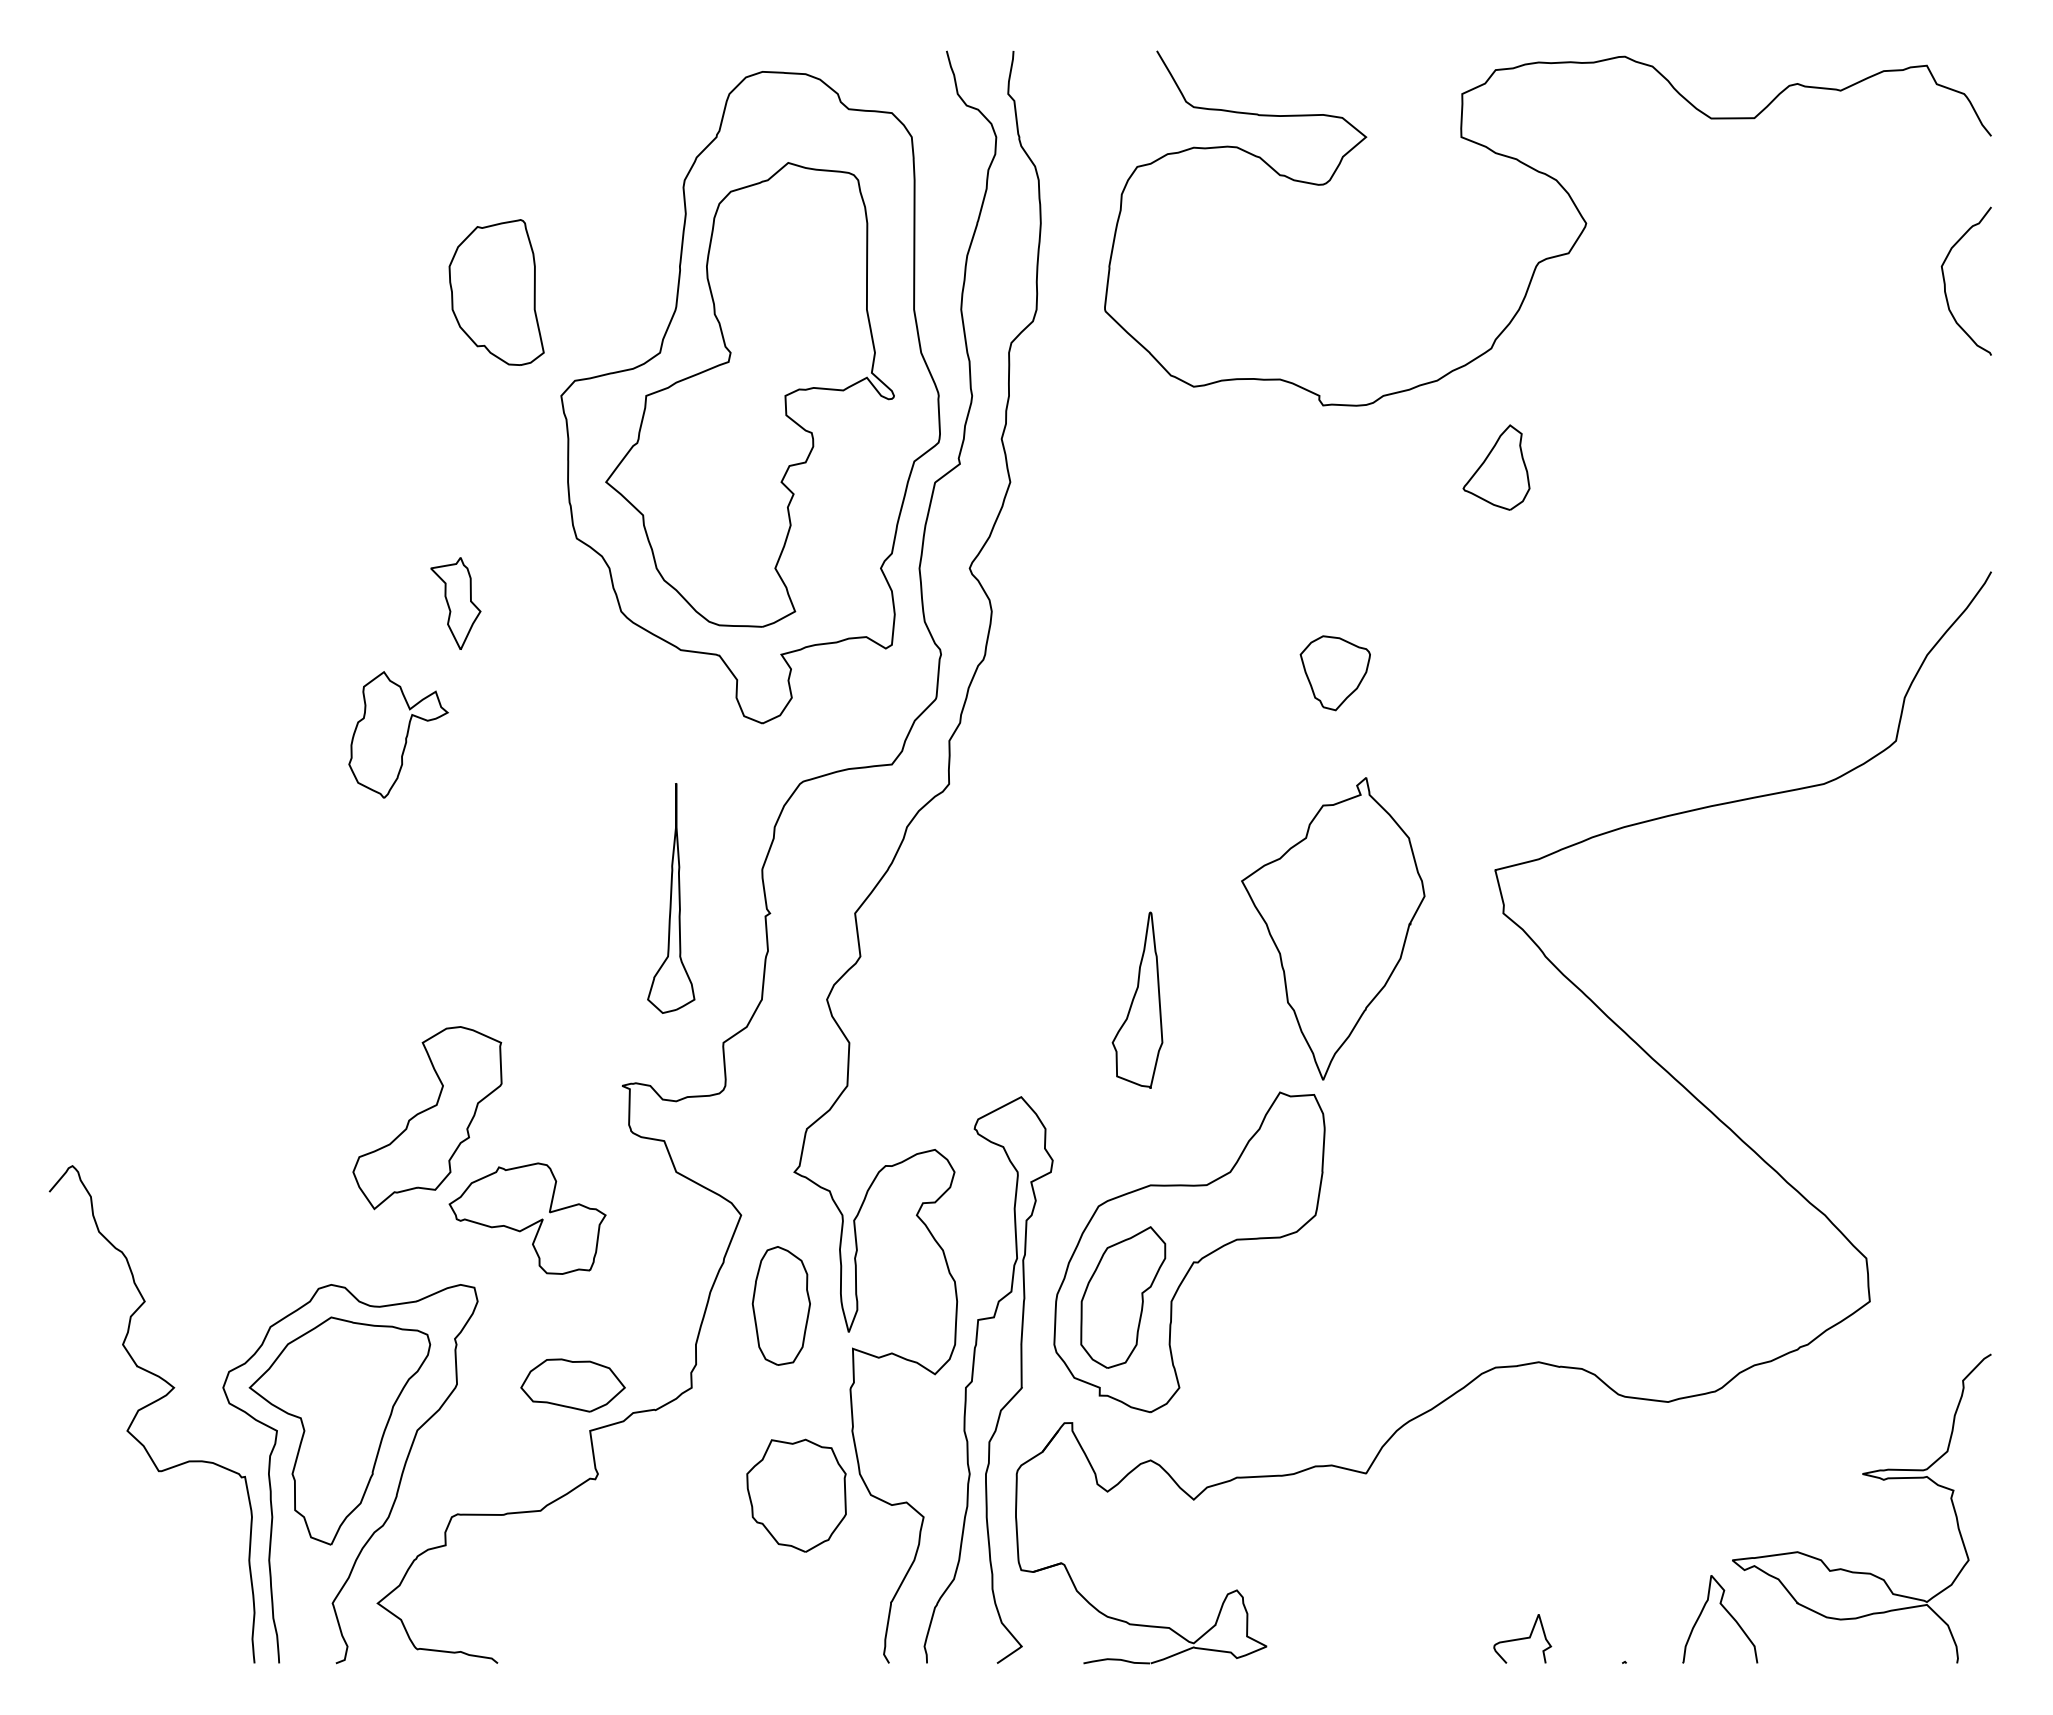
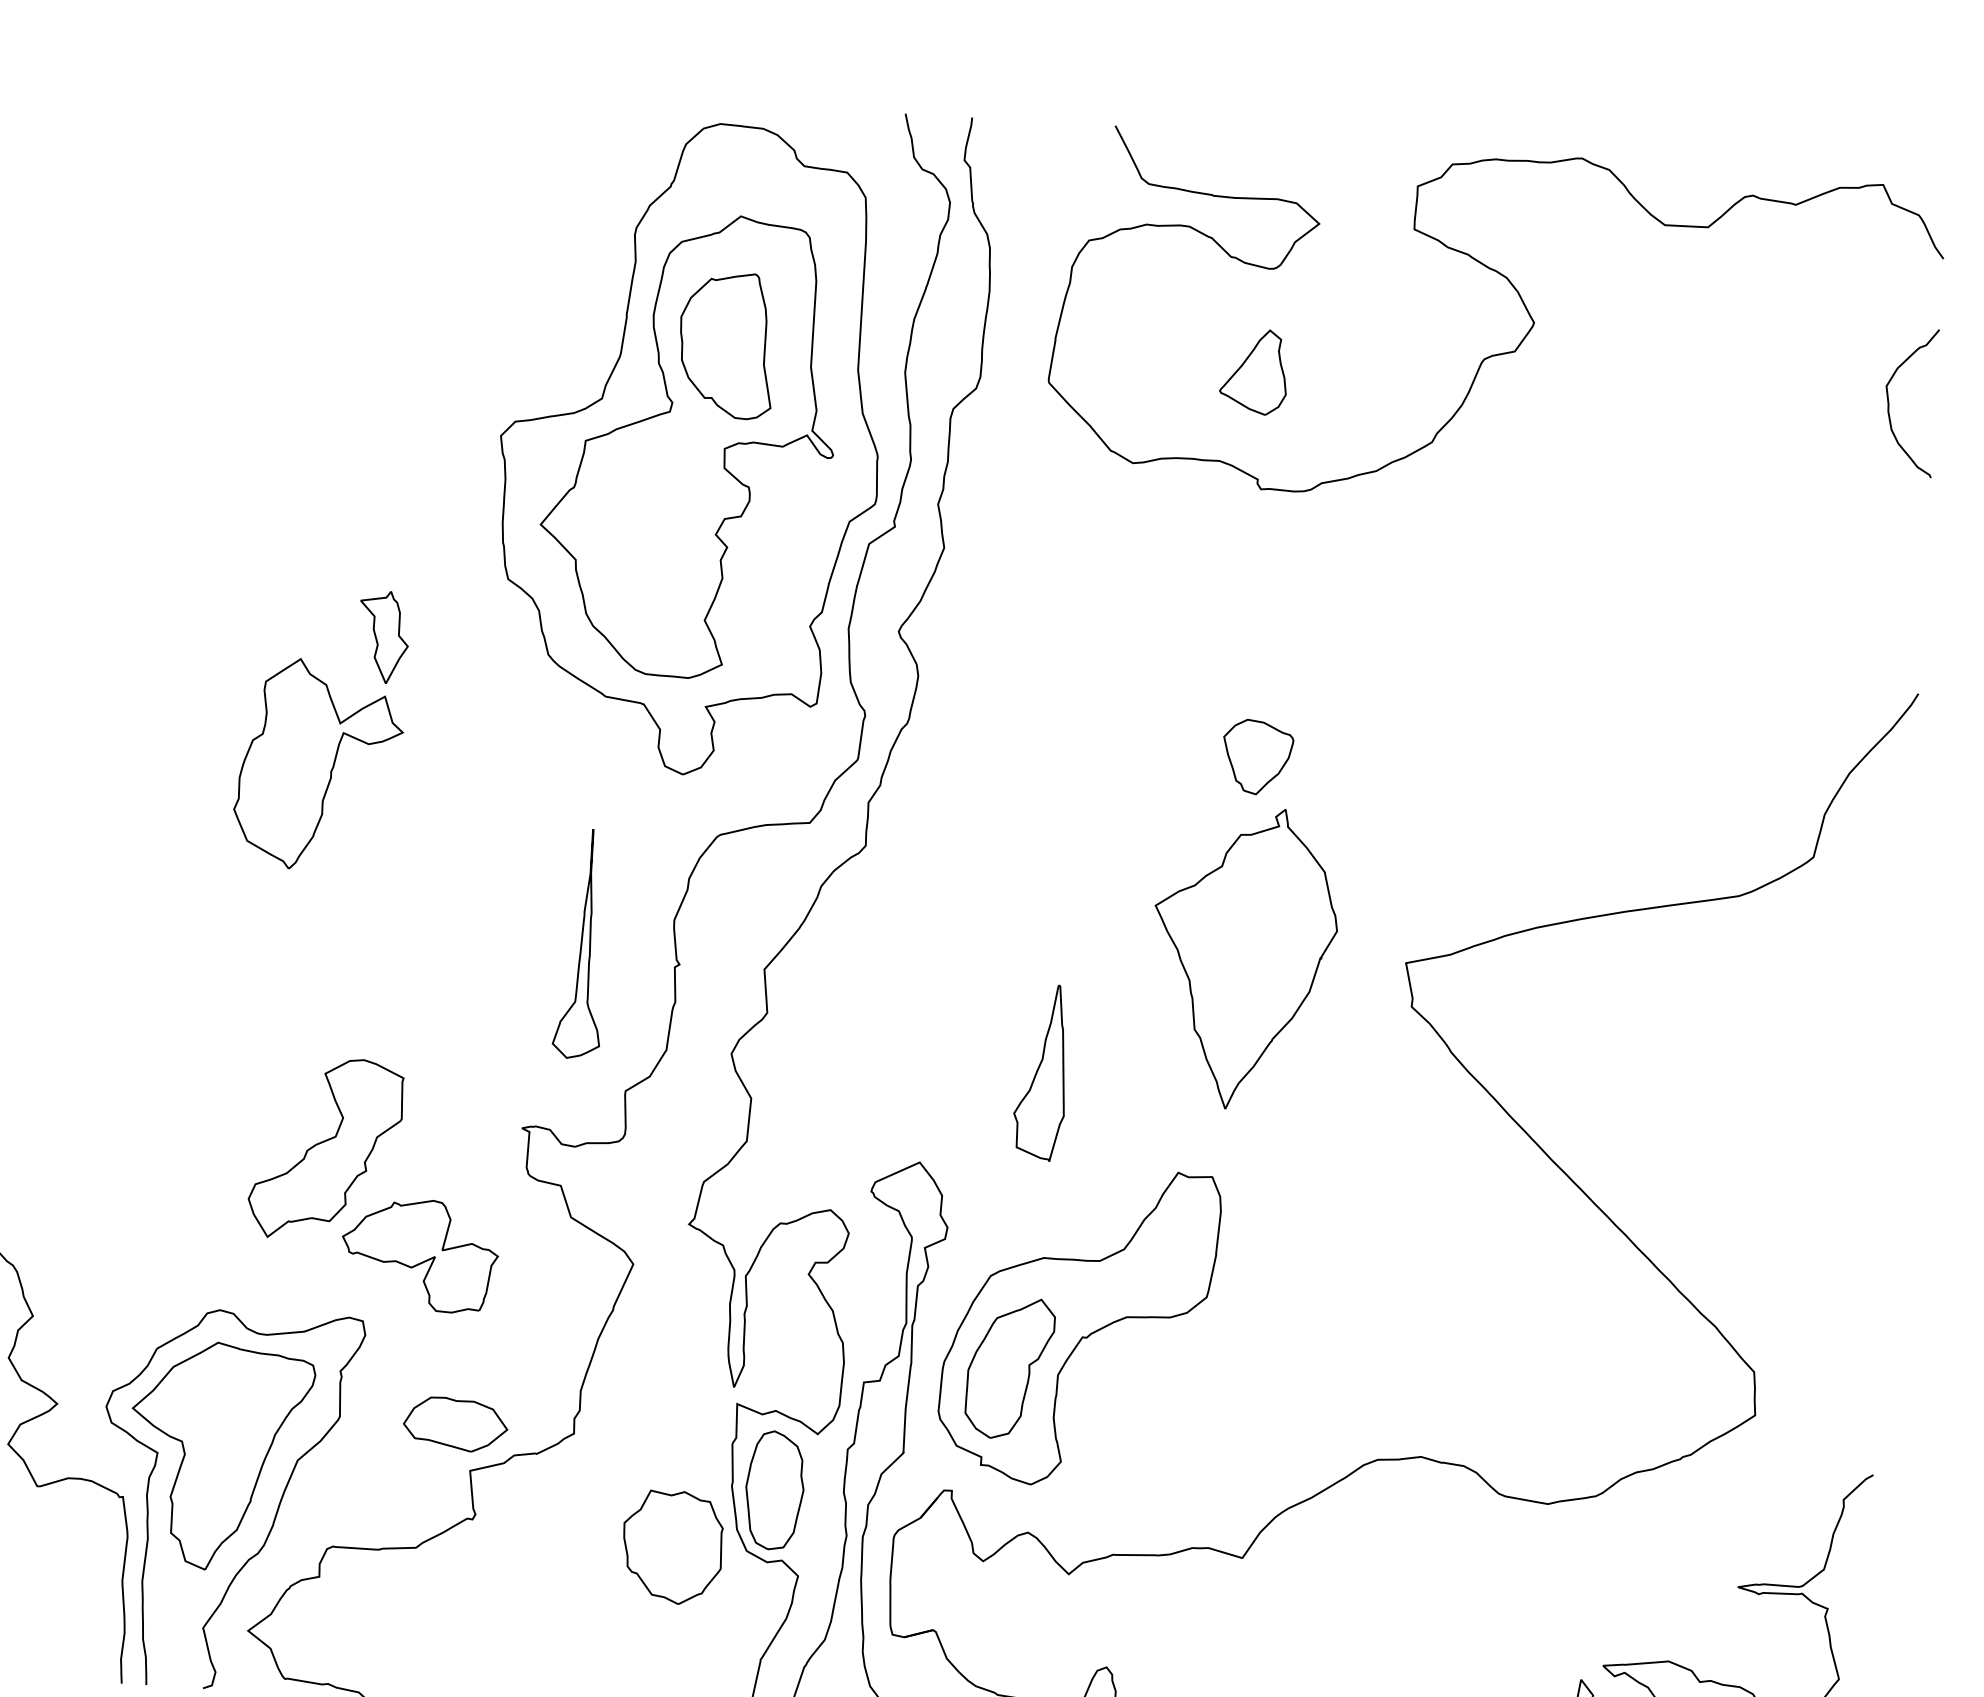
part: (496, 292) -> (726, 345), moved
part: (1496, 467) -> (1254, 371), moved
part: (398, 734) -> (318, 764), size x1.67
part: (1333, 928) -> (1244, 958), moved
part: (780, 1305) -> (773, 1489), moved

